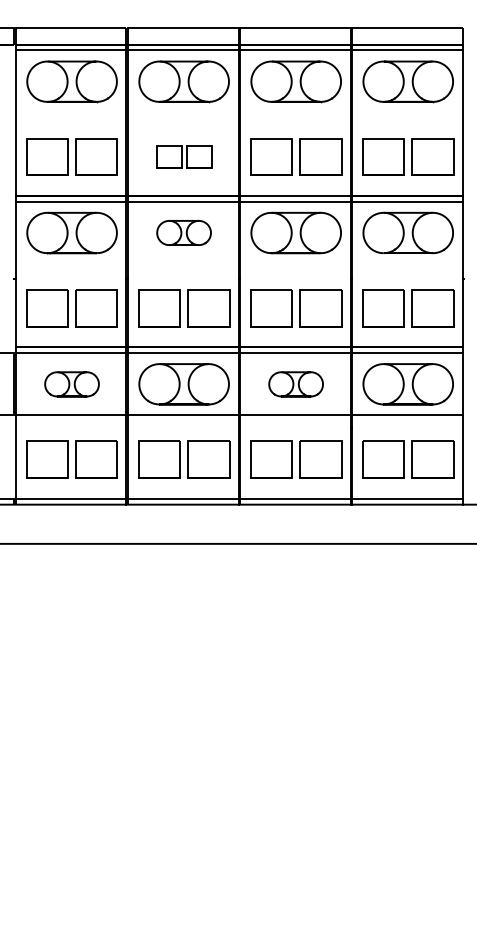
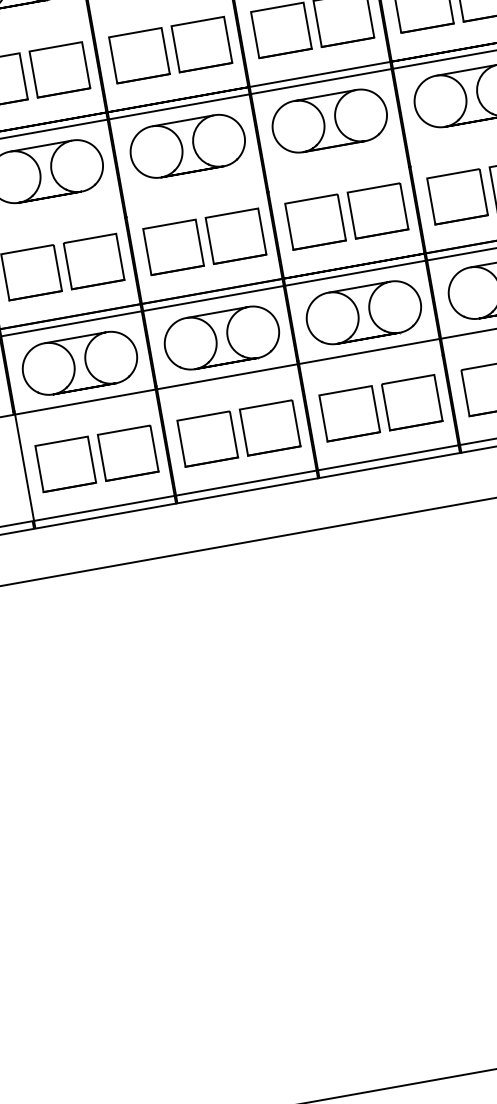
part: (184, 156) -> (171, 49), size x1.67
part: (183, 232) -> (186, 145), size x1.67
part: (71, 384) -> (79, 363), size x1.67
part: (295, 384) -> (363, 313), size x1.67

